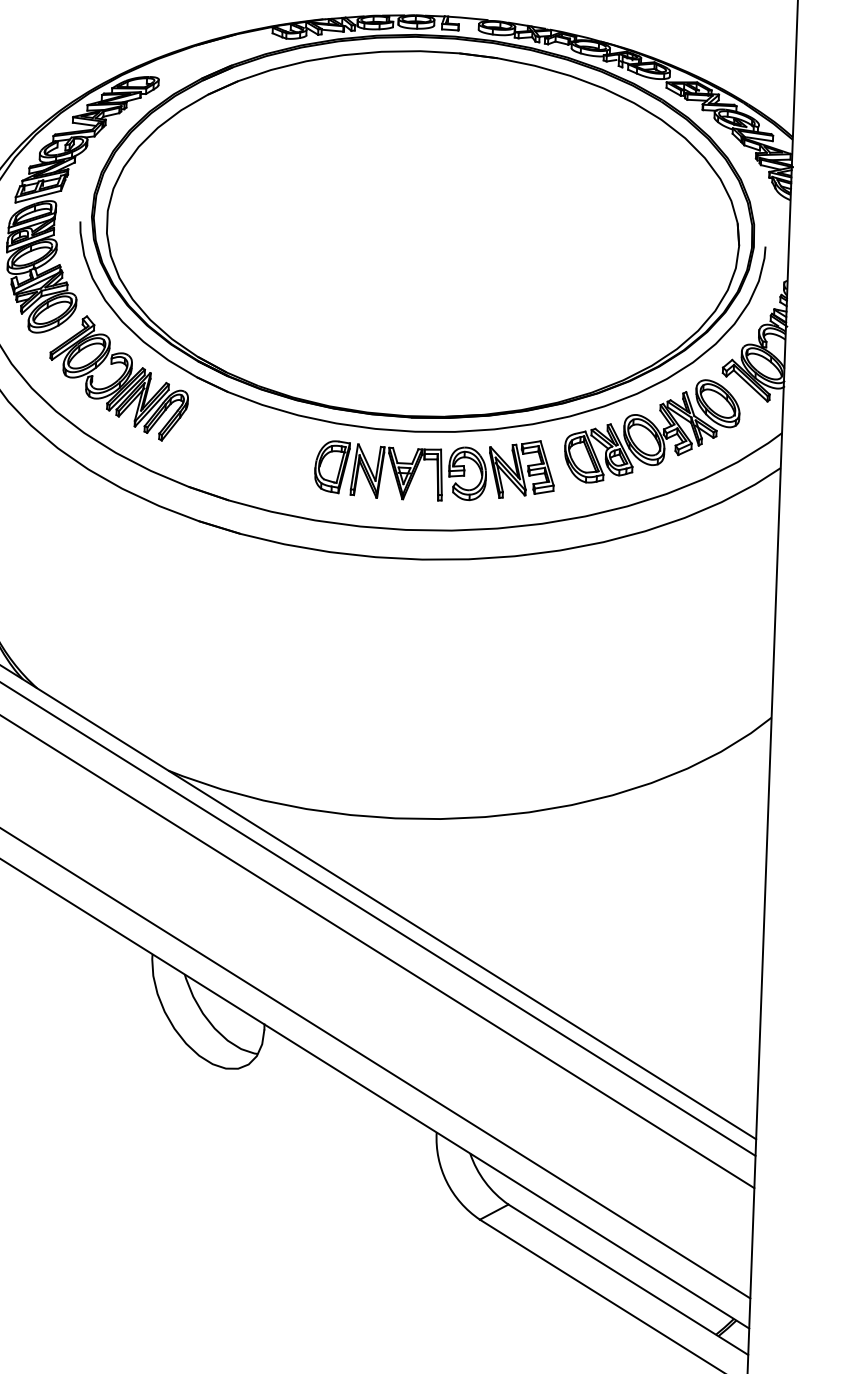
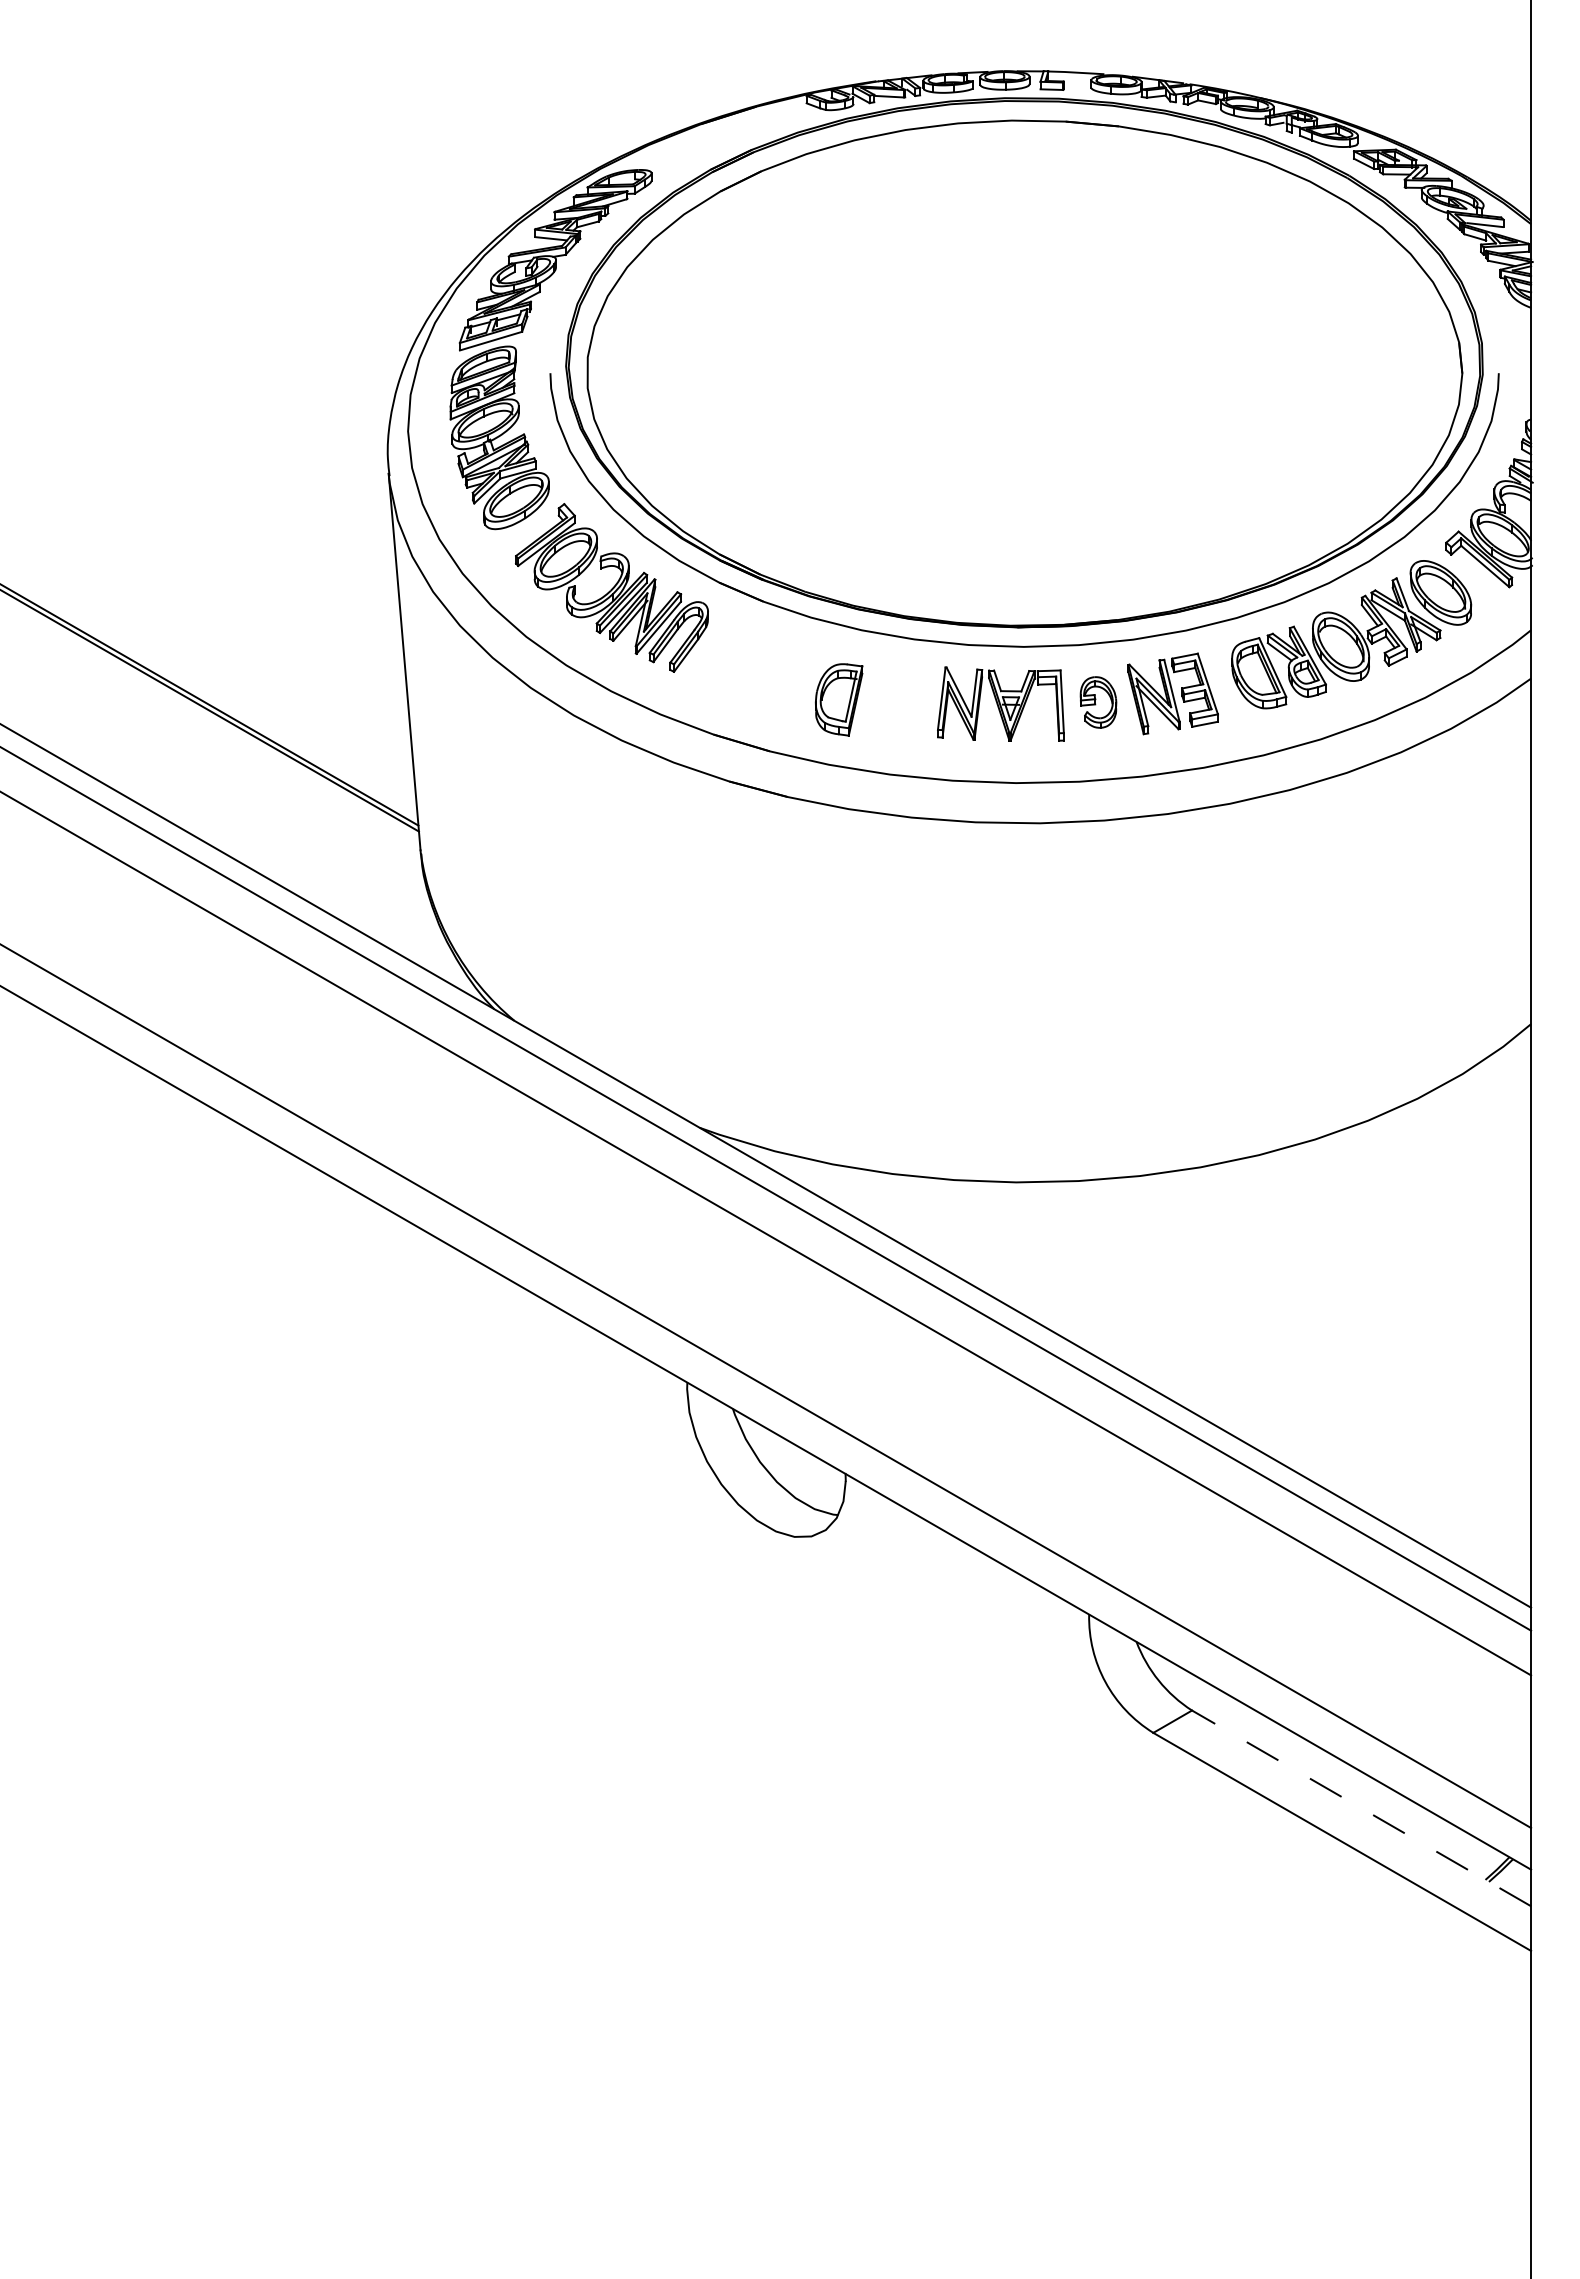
part: (332, 466) -> (839, 699), moved
part: (467, 473) -> (1098, 702), size x0.7
line: (628, 1279) -> (1361, 1808), solid -> dashed

